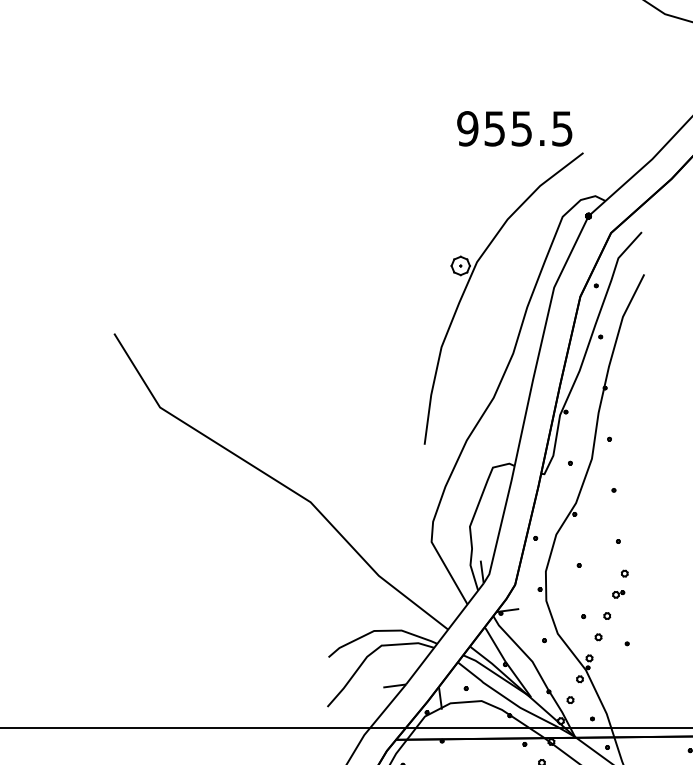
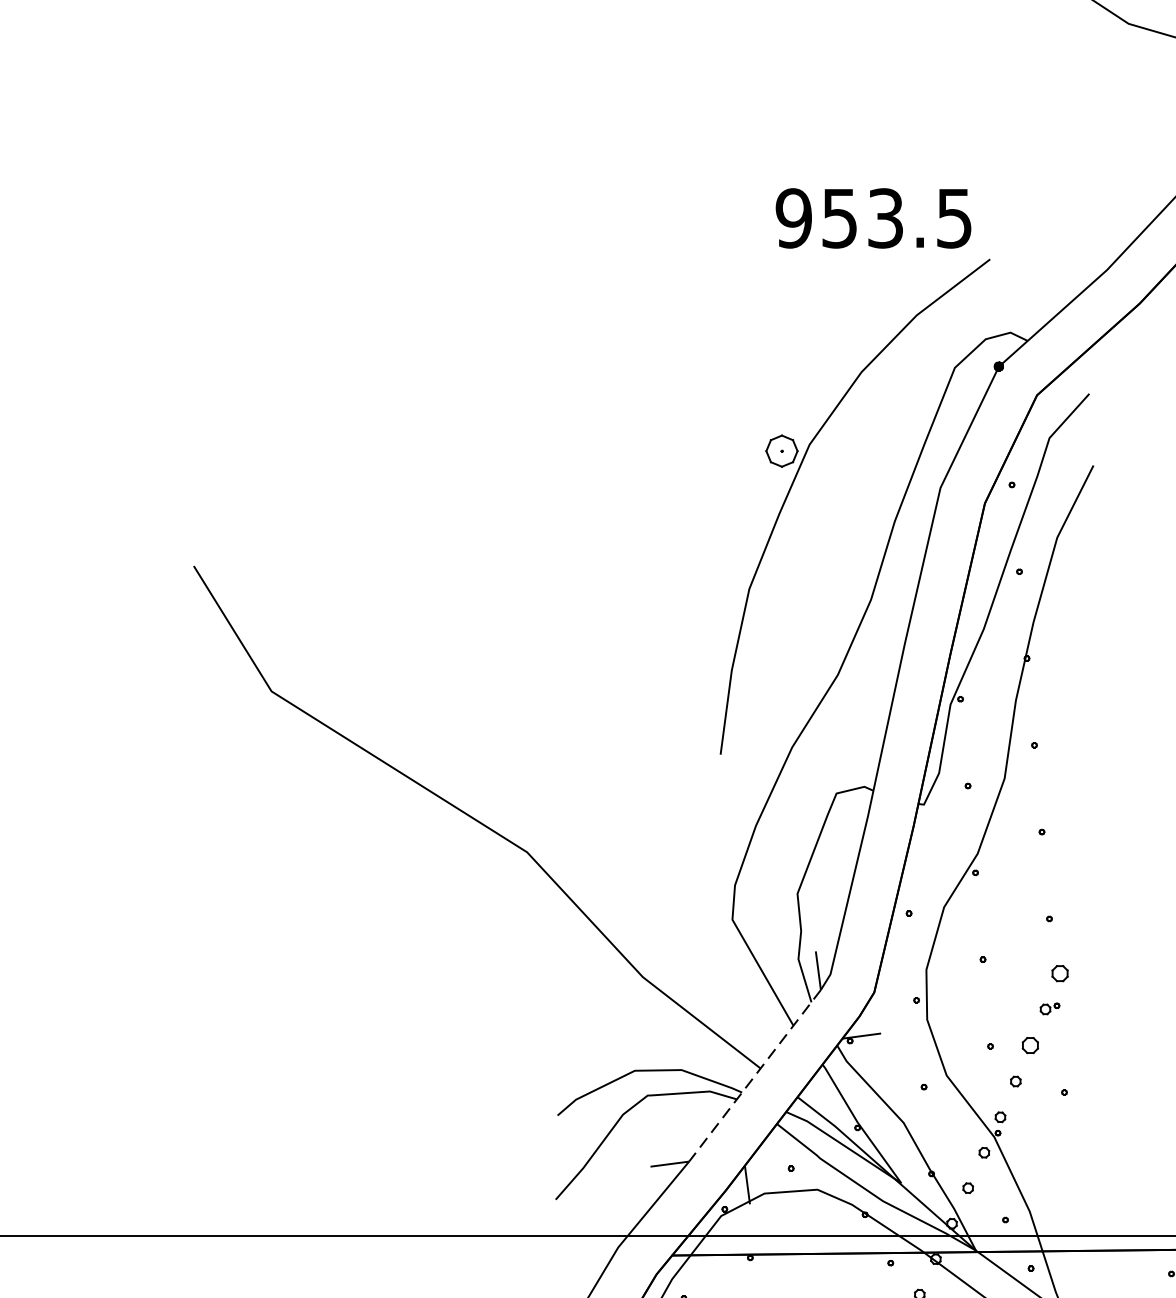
text: (521, 128) -> (885, 217), 955.5 -> 953.5
part: (624, 573) -> (1059, 973), size x1.6
part: (607, 615) -> (1031, 1044), size x1.6
line: (444, 633) -> (754, 1075), solid -> dashed

